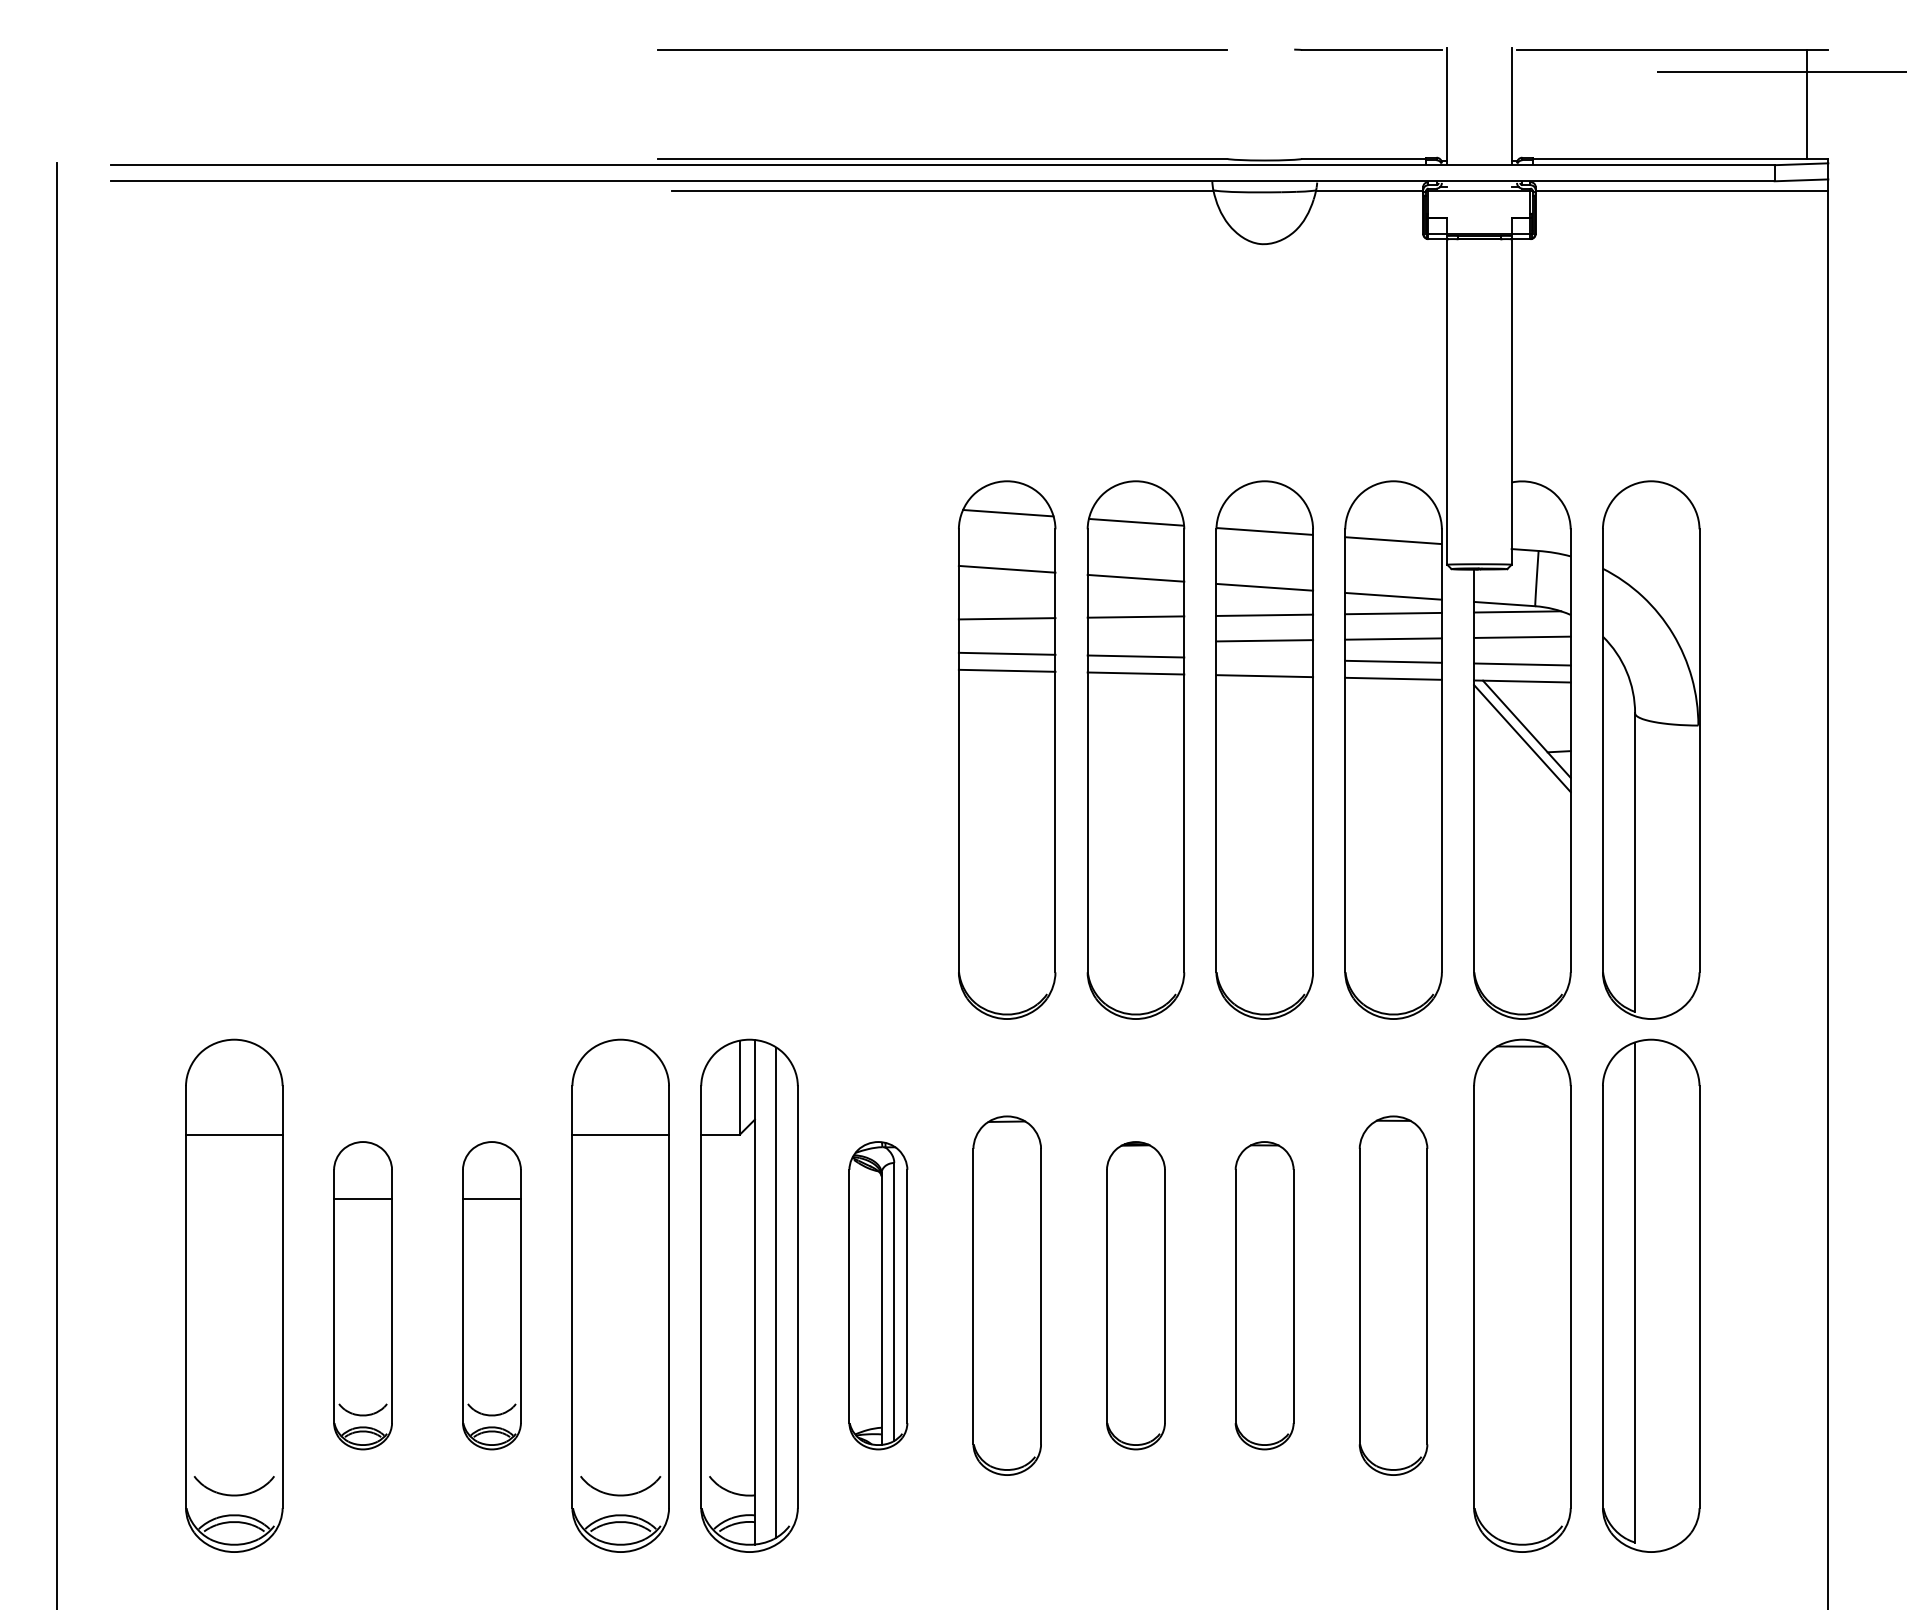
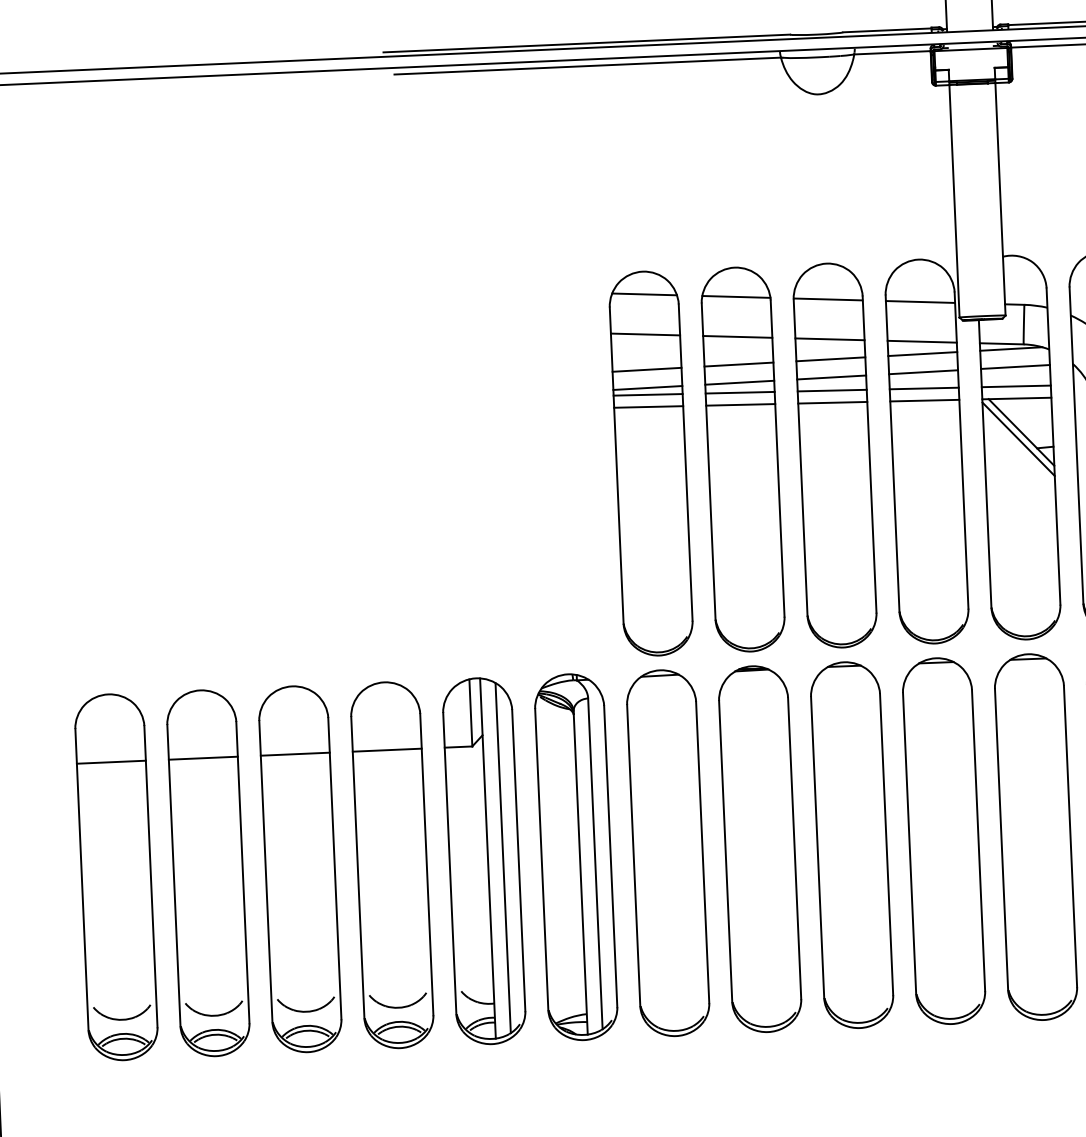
line: (1135, 642) -> (739, 382), added
line: (1006, 643) -> (647, 387), added
line: (1264, 659) -> (832, 390), added
part: (362, 1295) -> (207, 873), size x1.67
part: (491, 1295) -> (300, 869), size x1.67
part: (878, 1295) -> (576, 856), size x1.67
part: (1007, 1295) -> (668, 852), size x1.43
part: (1135, 1295) -> (759, 848), size x1.67
part: (1264, 1295) -> (851, 844), size x1.67
part: (1393, 1295) -> (943, 840), size x1.43

